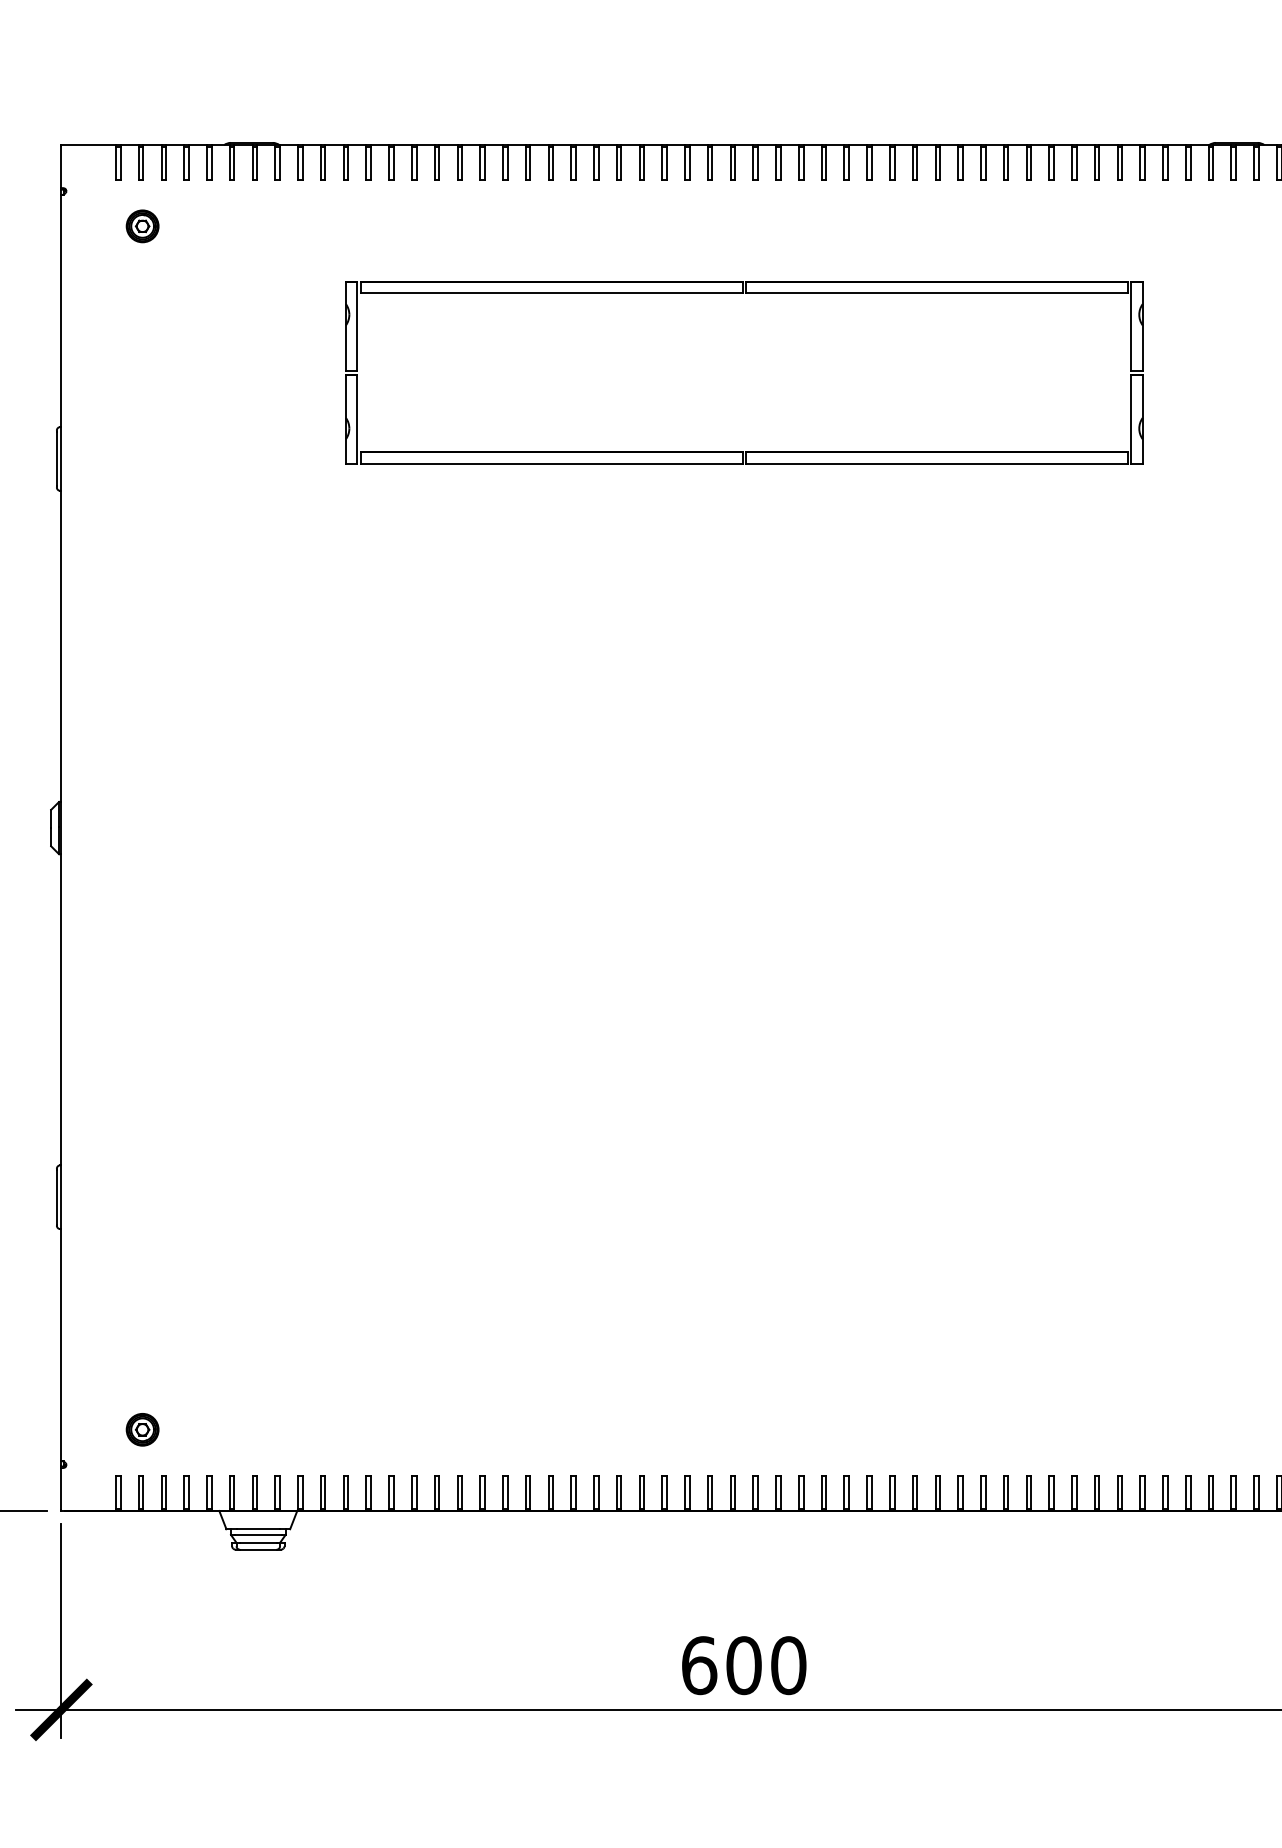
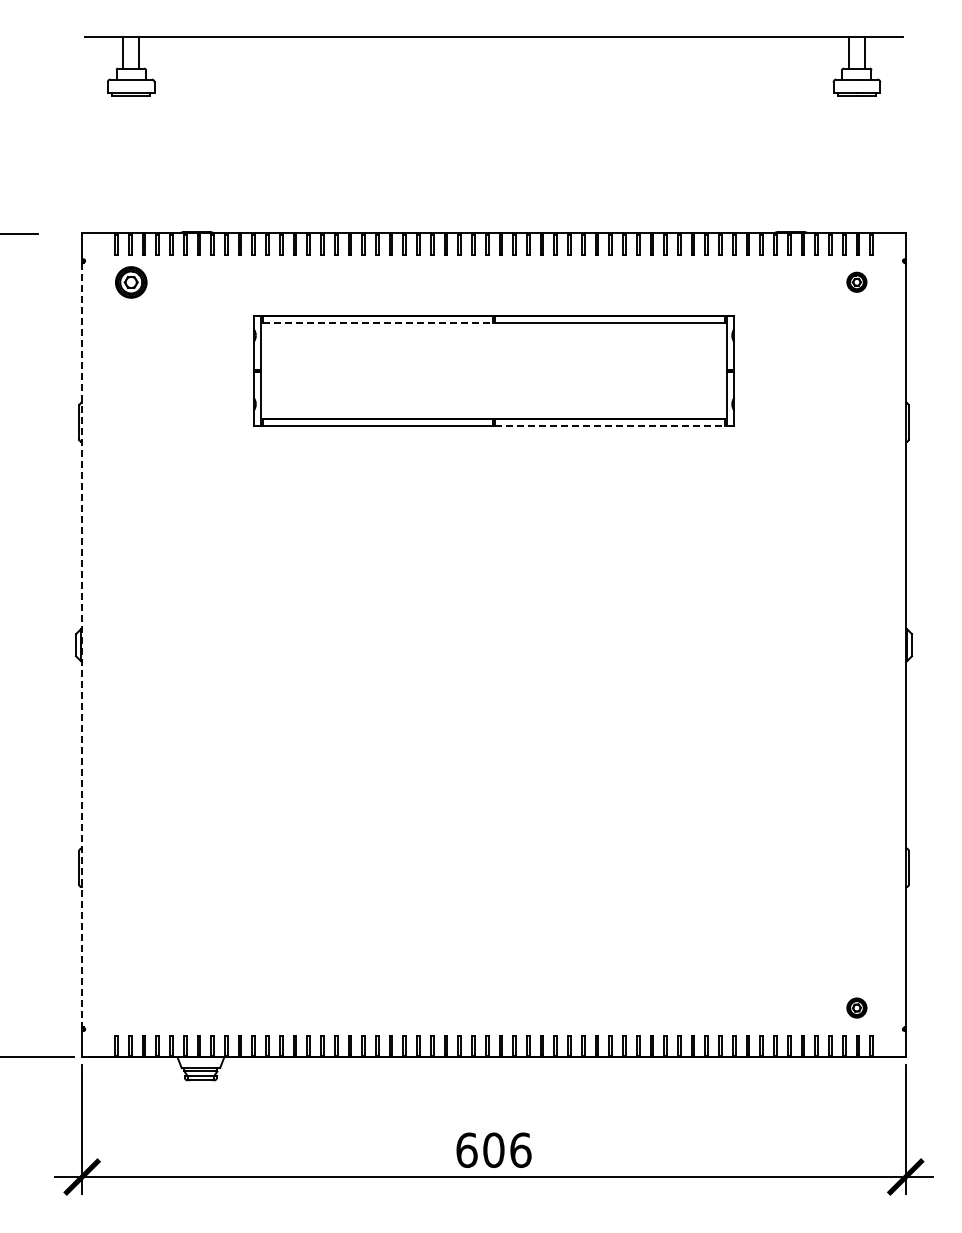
part: (141, 225) -> (130, 281), size x1.6
line: (552, 293) -> (378, 322), solid -> dashed
line: (937, 463) -> (610, 425), solid -> dashed
line: (61, 828) -> (82, 645), solid -> dashed
part: (141, 1428) -> (130, 1007), removed
text: (788, 1664) -> (520, 1149), 600 -> 606

